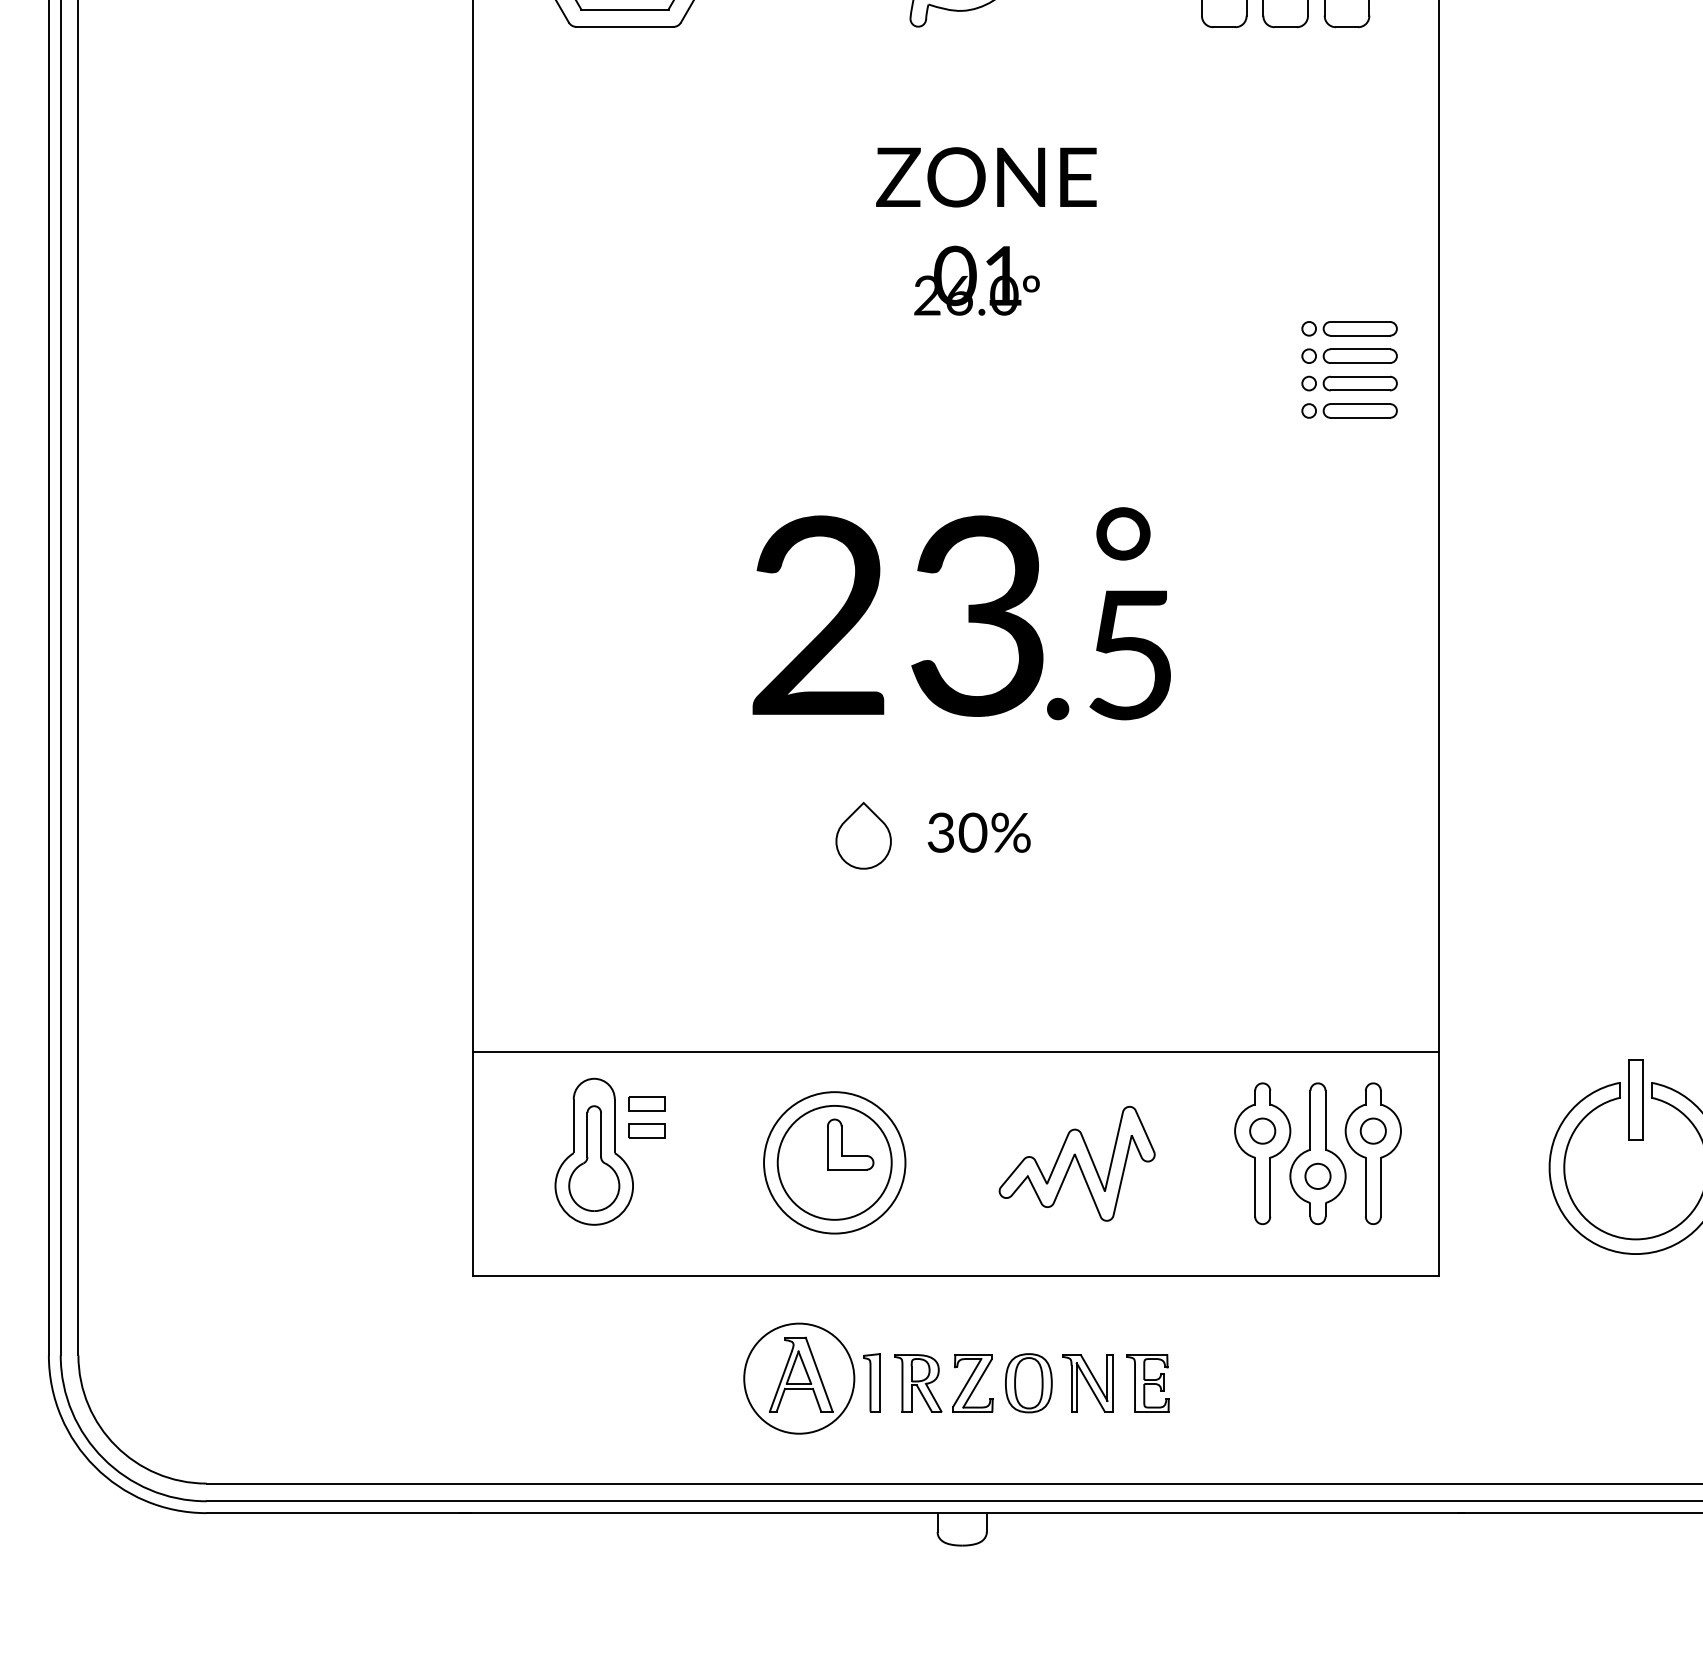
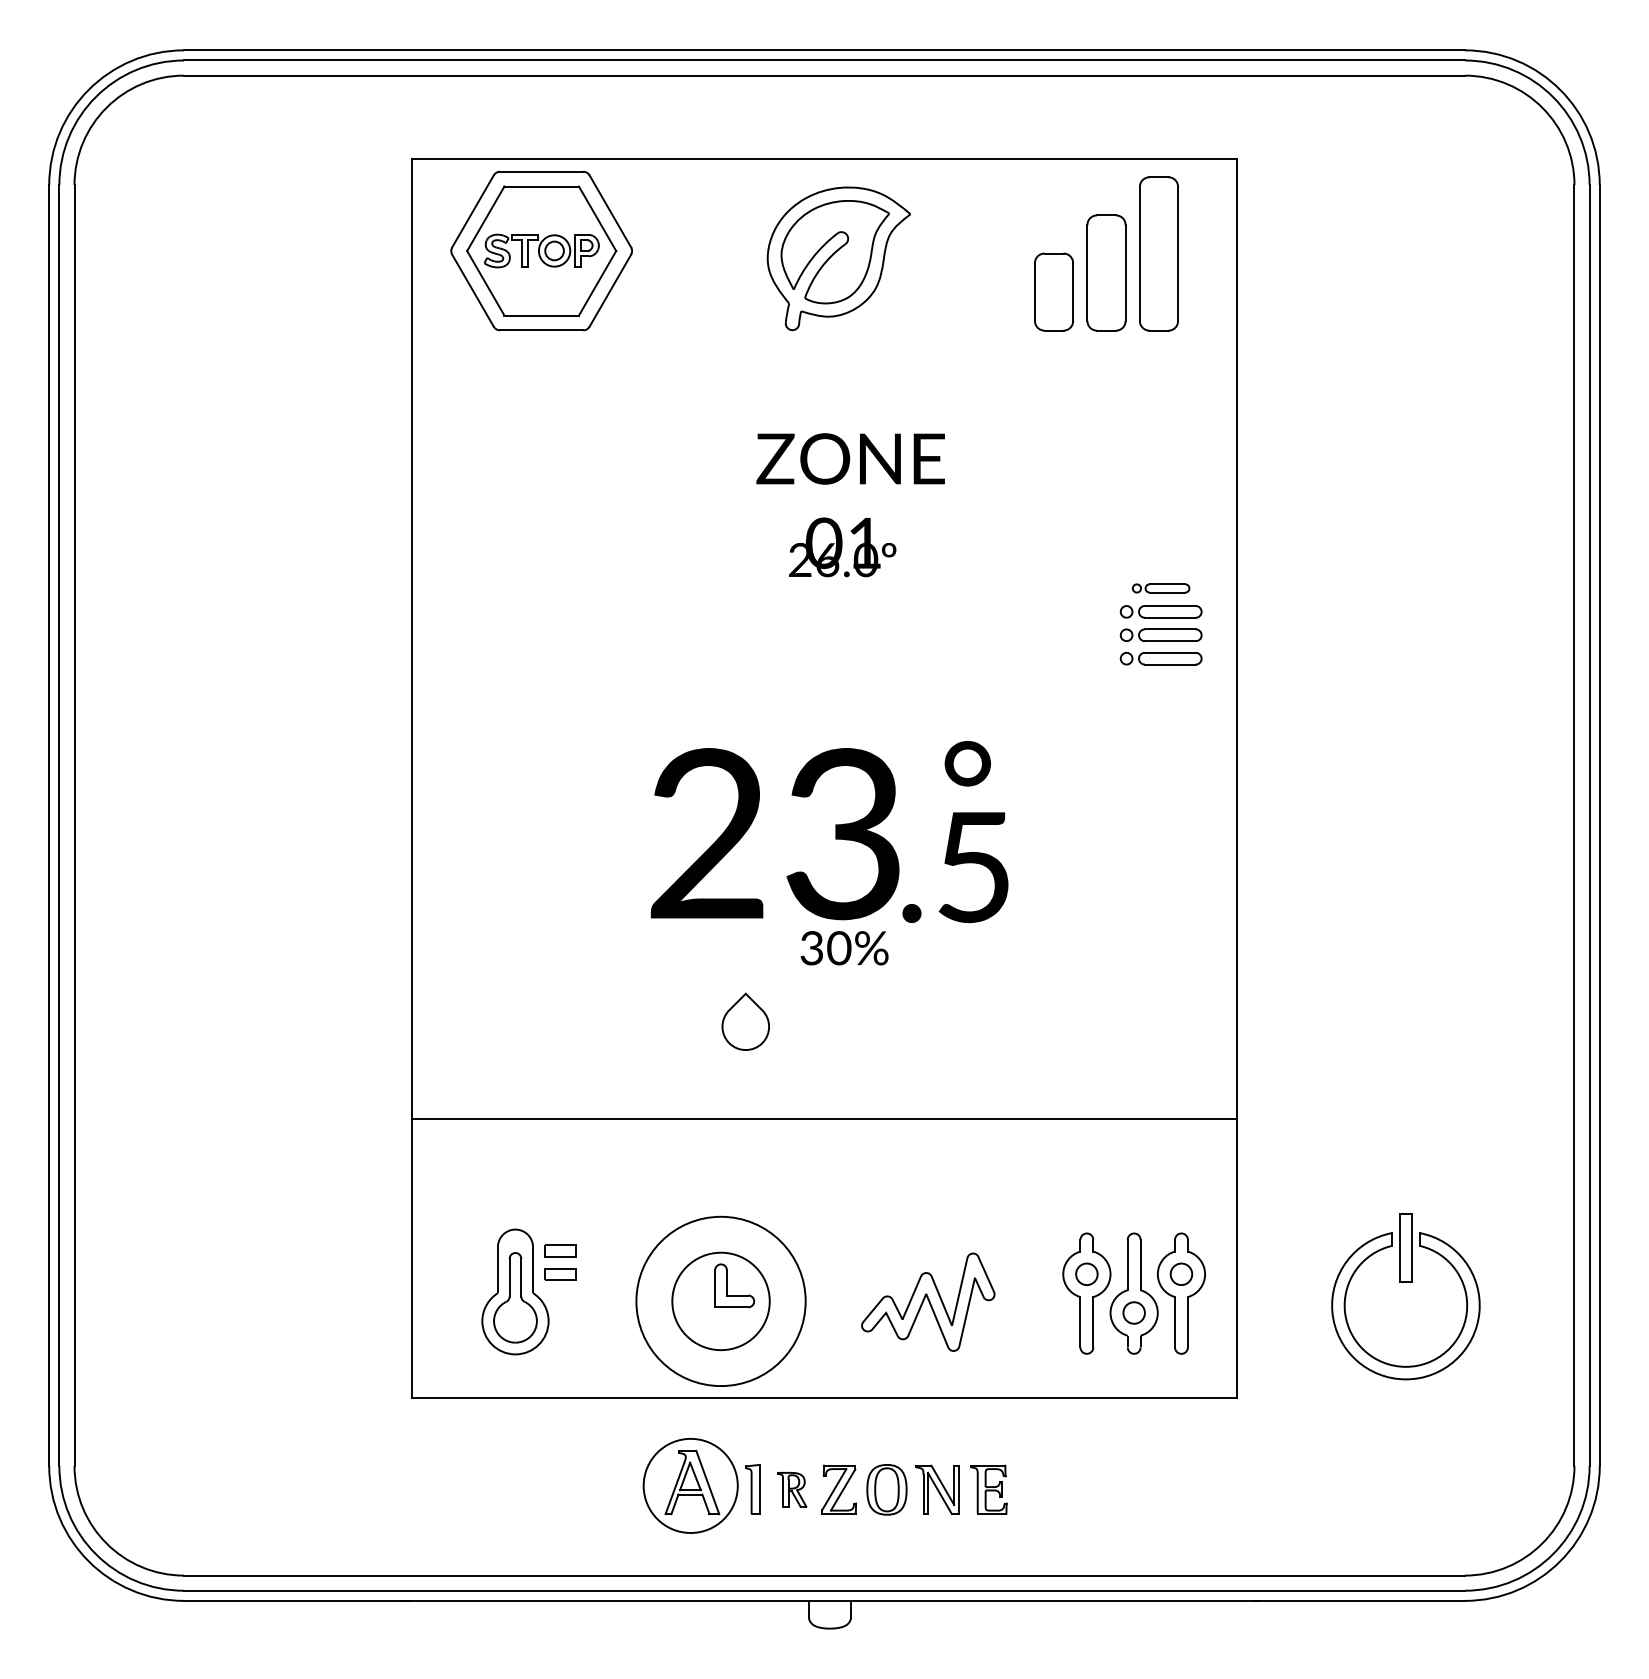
part: (1348, 328) -> (1160, 588), size x0.7
text: (979, 833) -> (844, 948), moved
line: (955, 1051) -> (824, 1118), moved
circle: (834, 1161) -> (720, 1300), size x1.4
part: (918, 1382) -> (792, 1489), size x0.7

